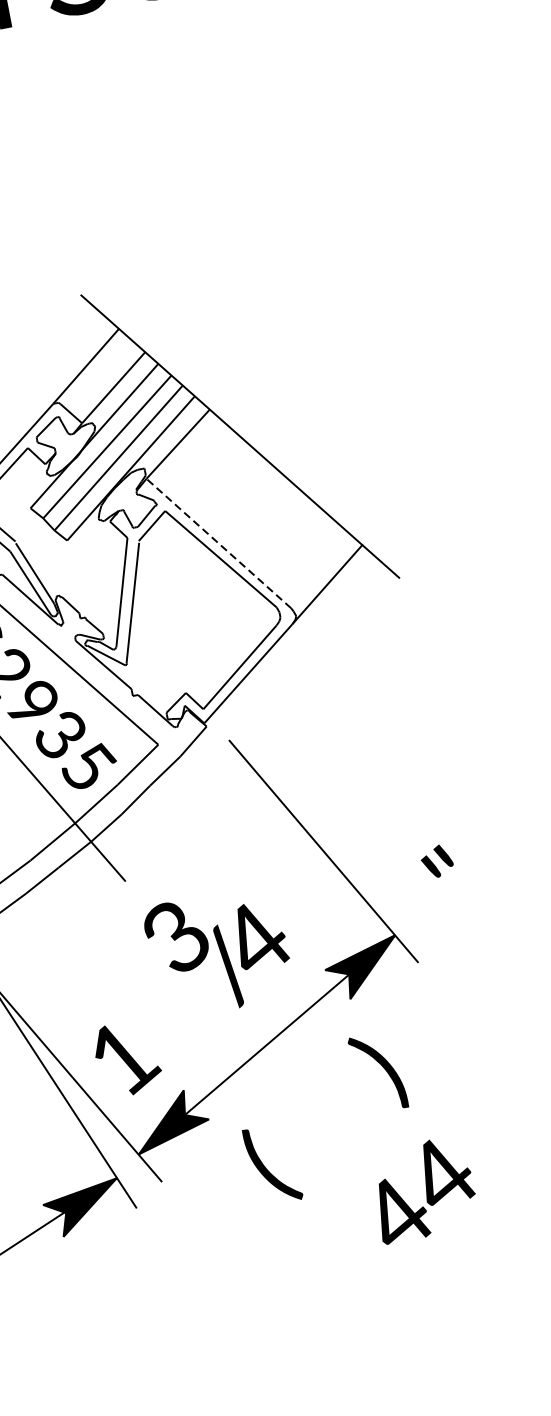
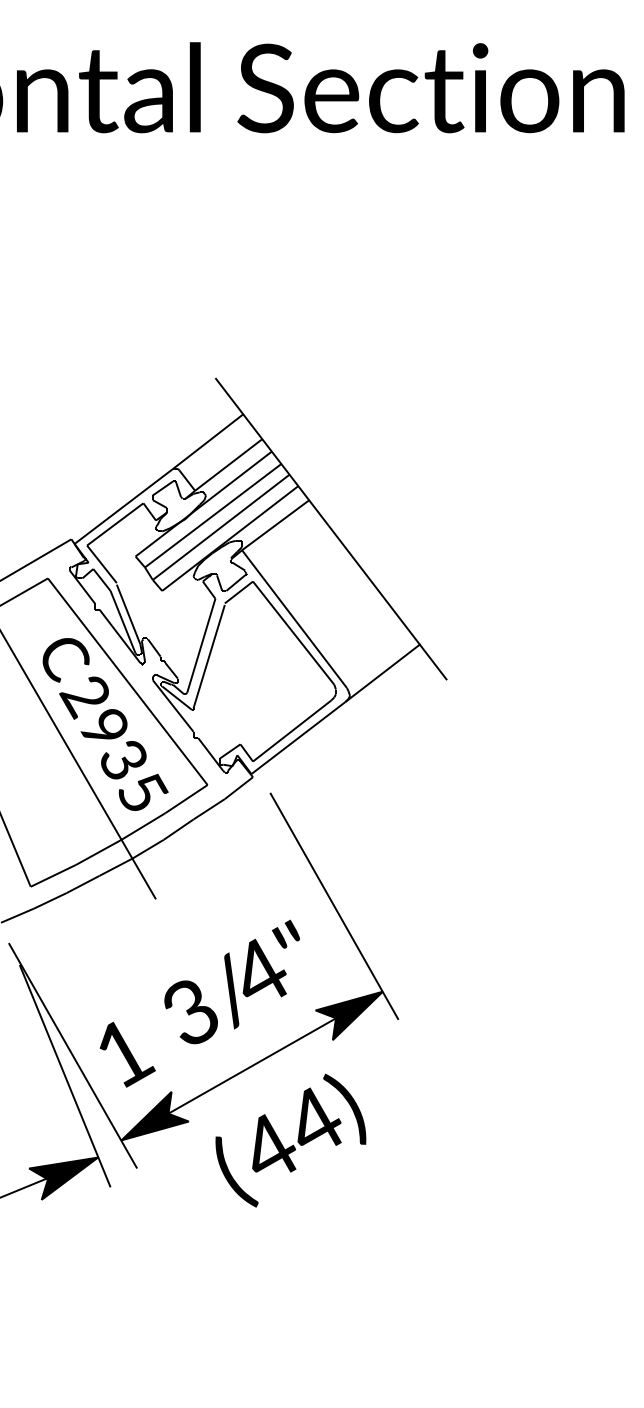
line: (218, 543) -> (294, 619), dashed -> solid
text: (436, 860) -> (285, 933), moved
text: (175, 937) -> (190, 1012), moved
text: (423, 1188) -> (296, 1129), moved

